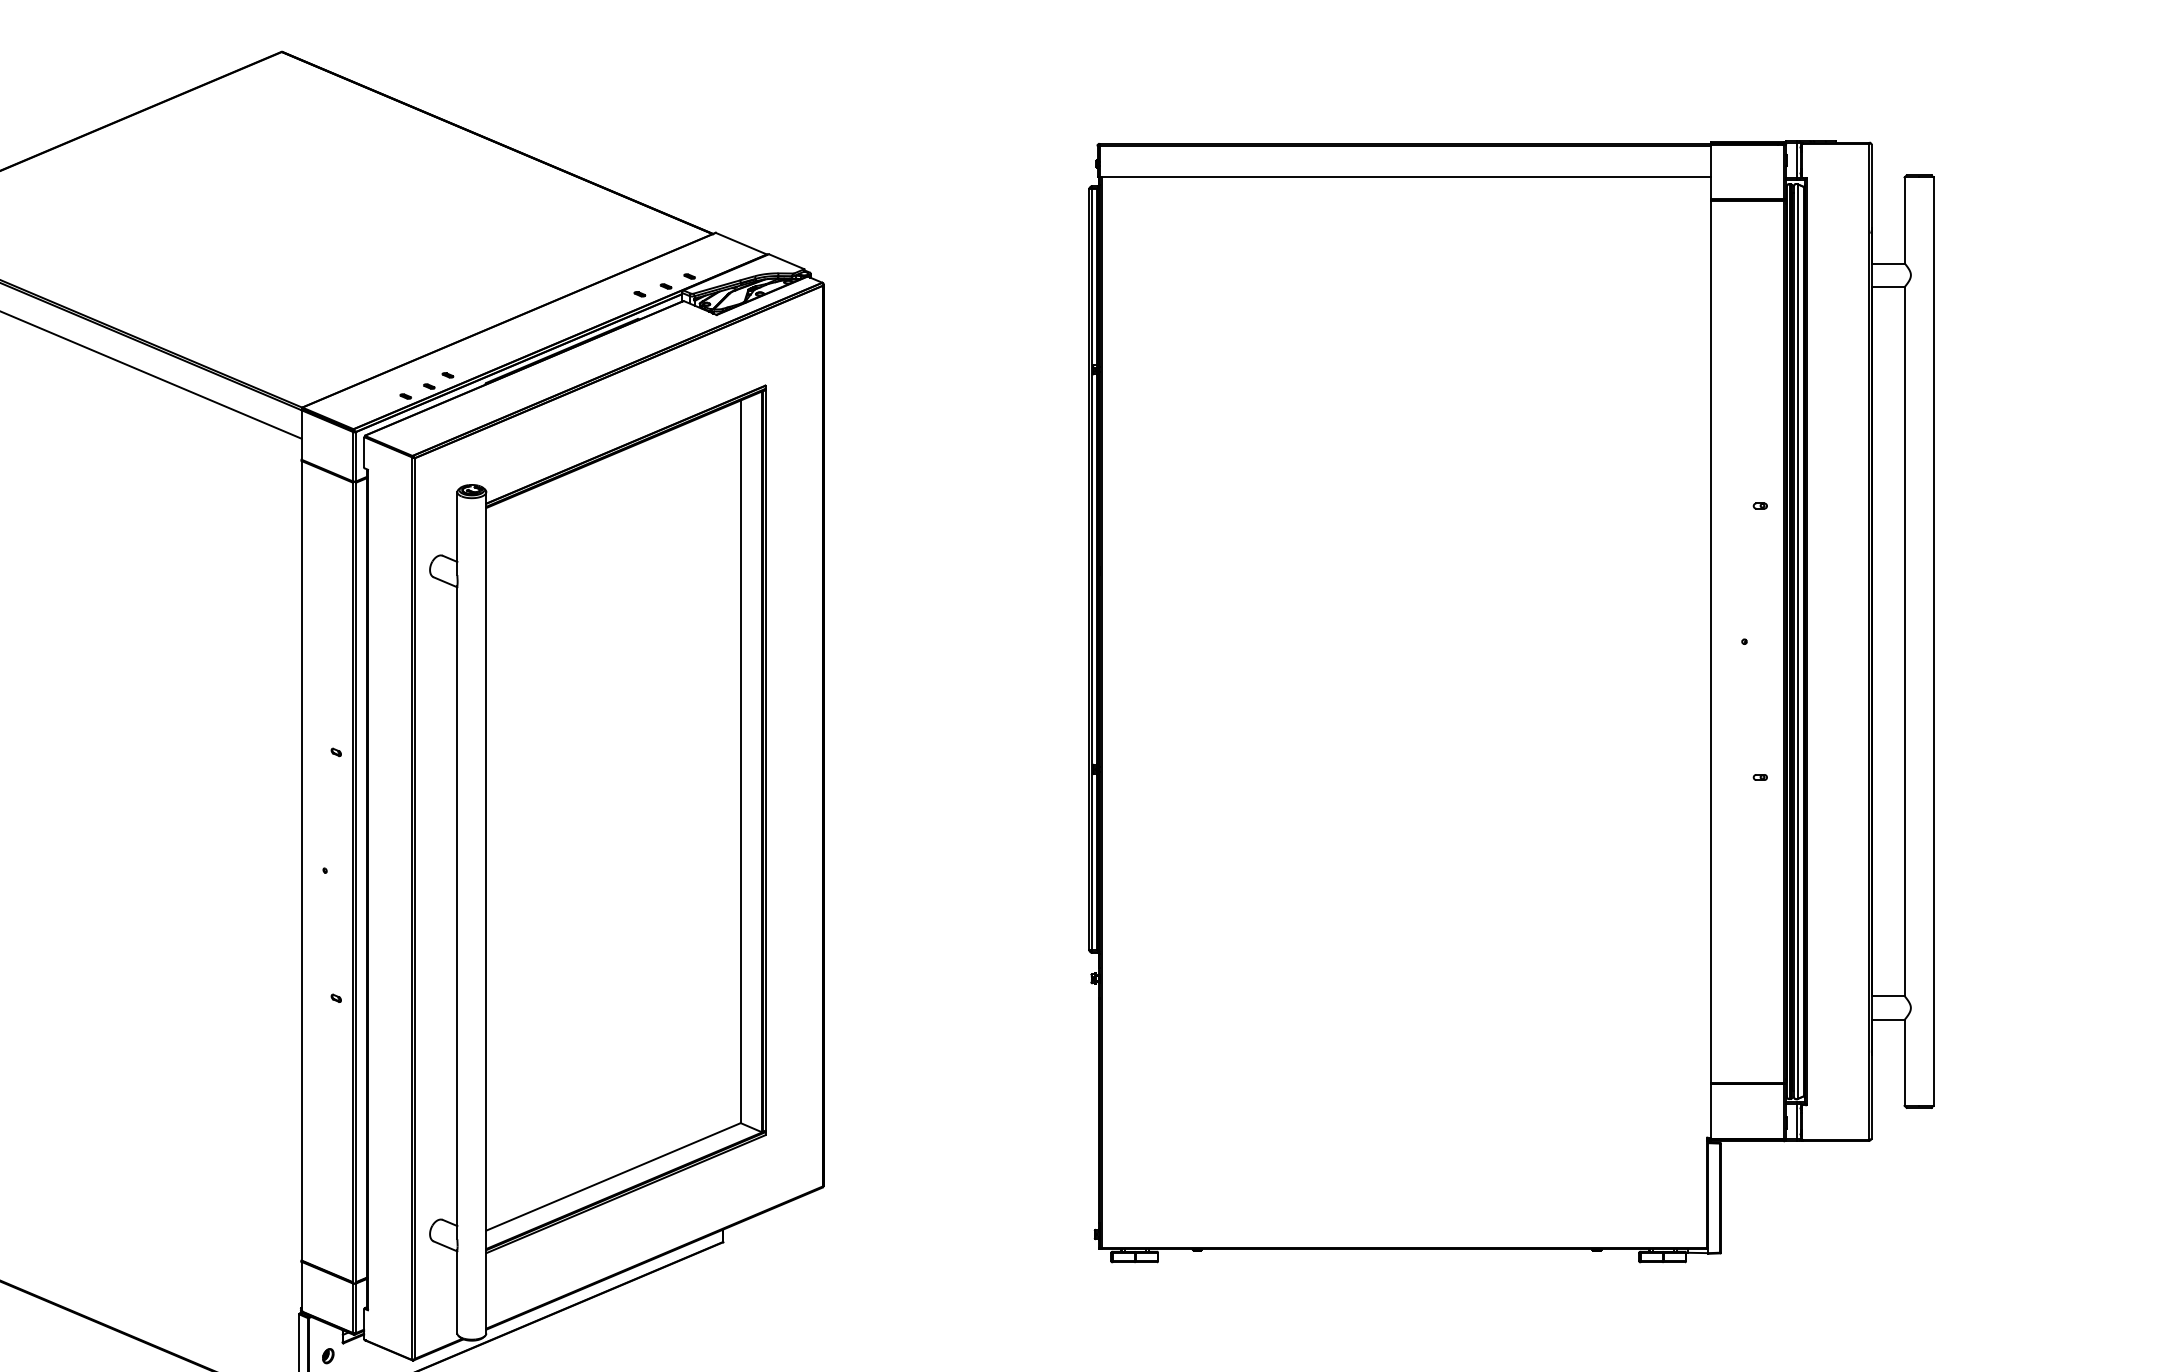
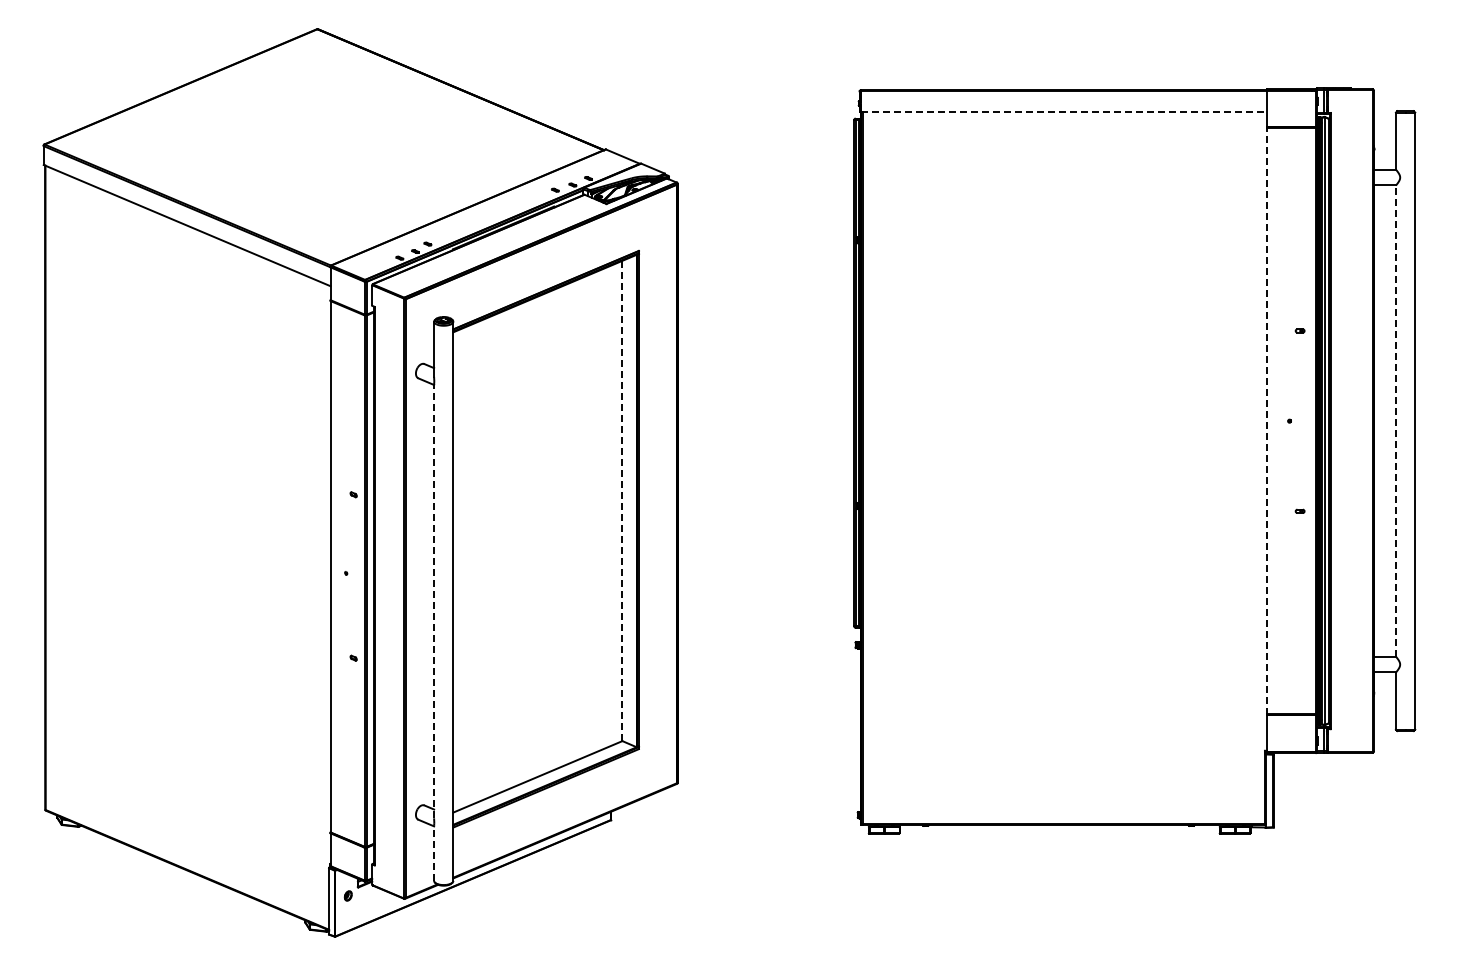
line: (1405, 177) -> (1064, 112), solid -> dashed
line: (1711, 640) -> (1267, 420), solid -> dashed
line: (1903, 642) -> (1395, 421), solid -> dashed
line: (740, 762) -> (622, 501), solid -> dashed
line: (457, 913) -> (434, 601), solid -> dashed
line: (457, 1292) -> (434, 853), solid -> dashed

